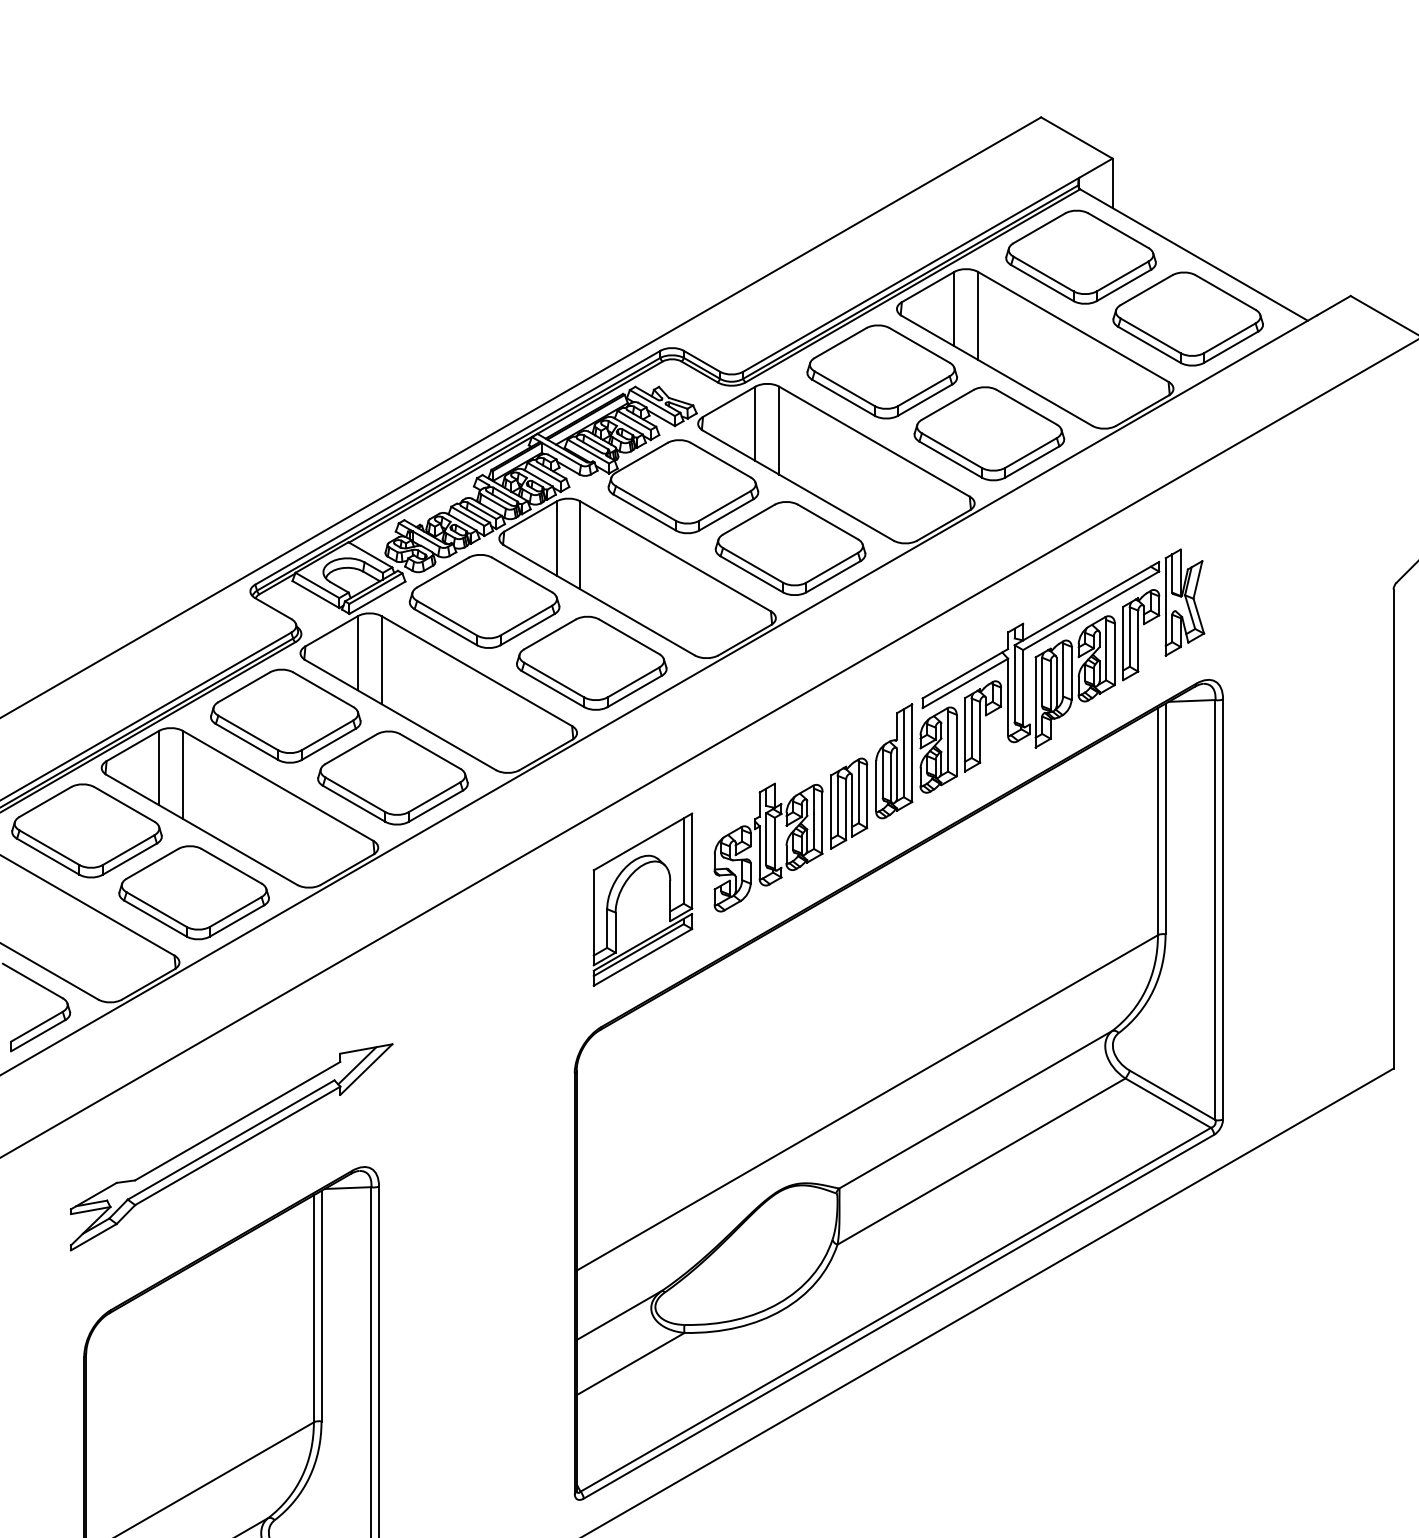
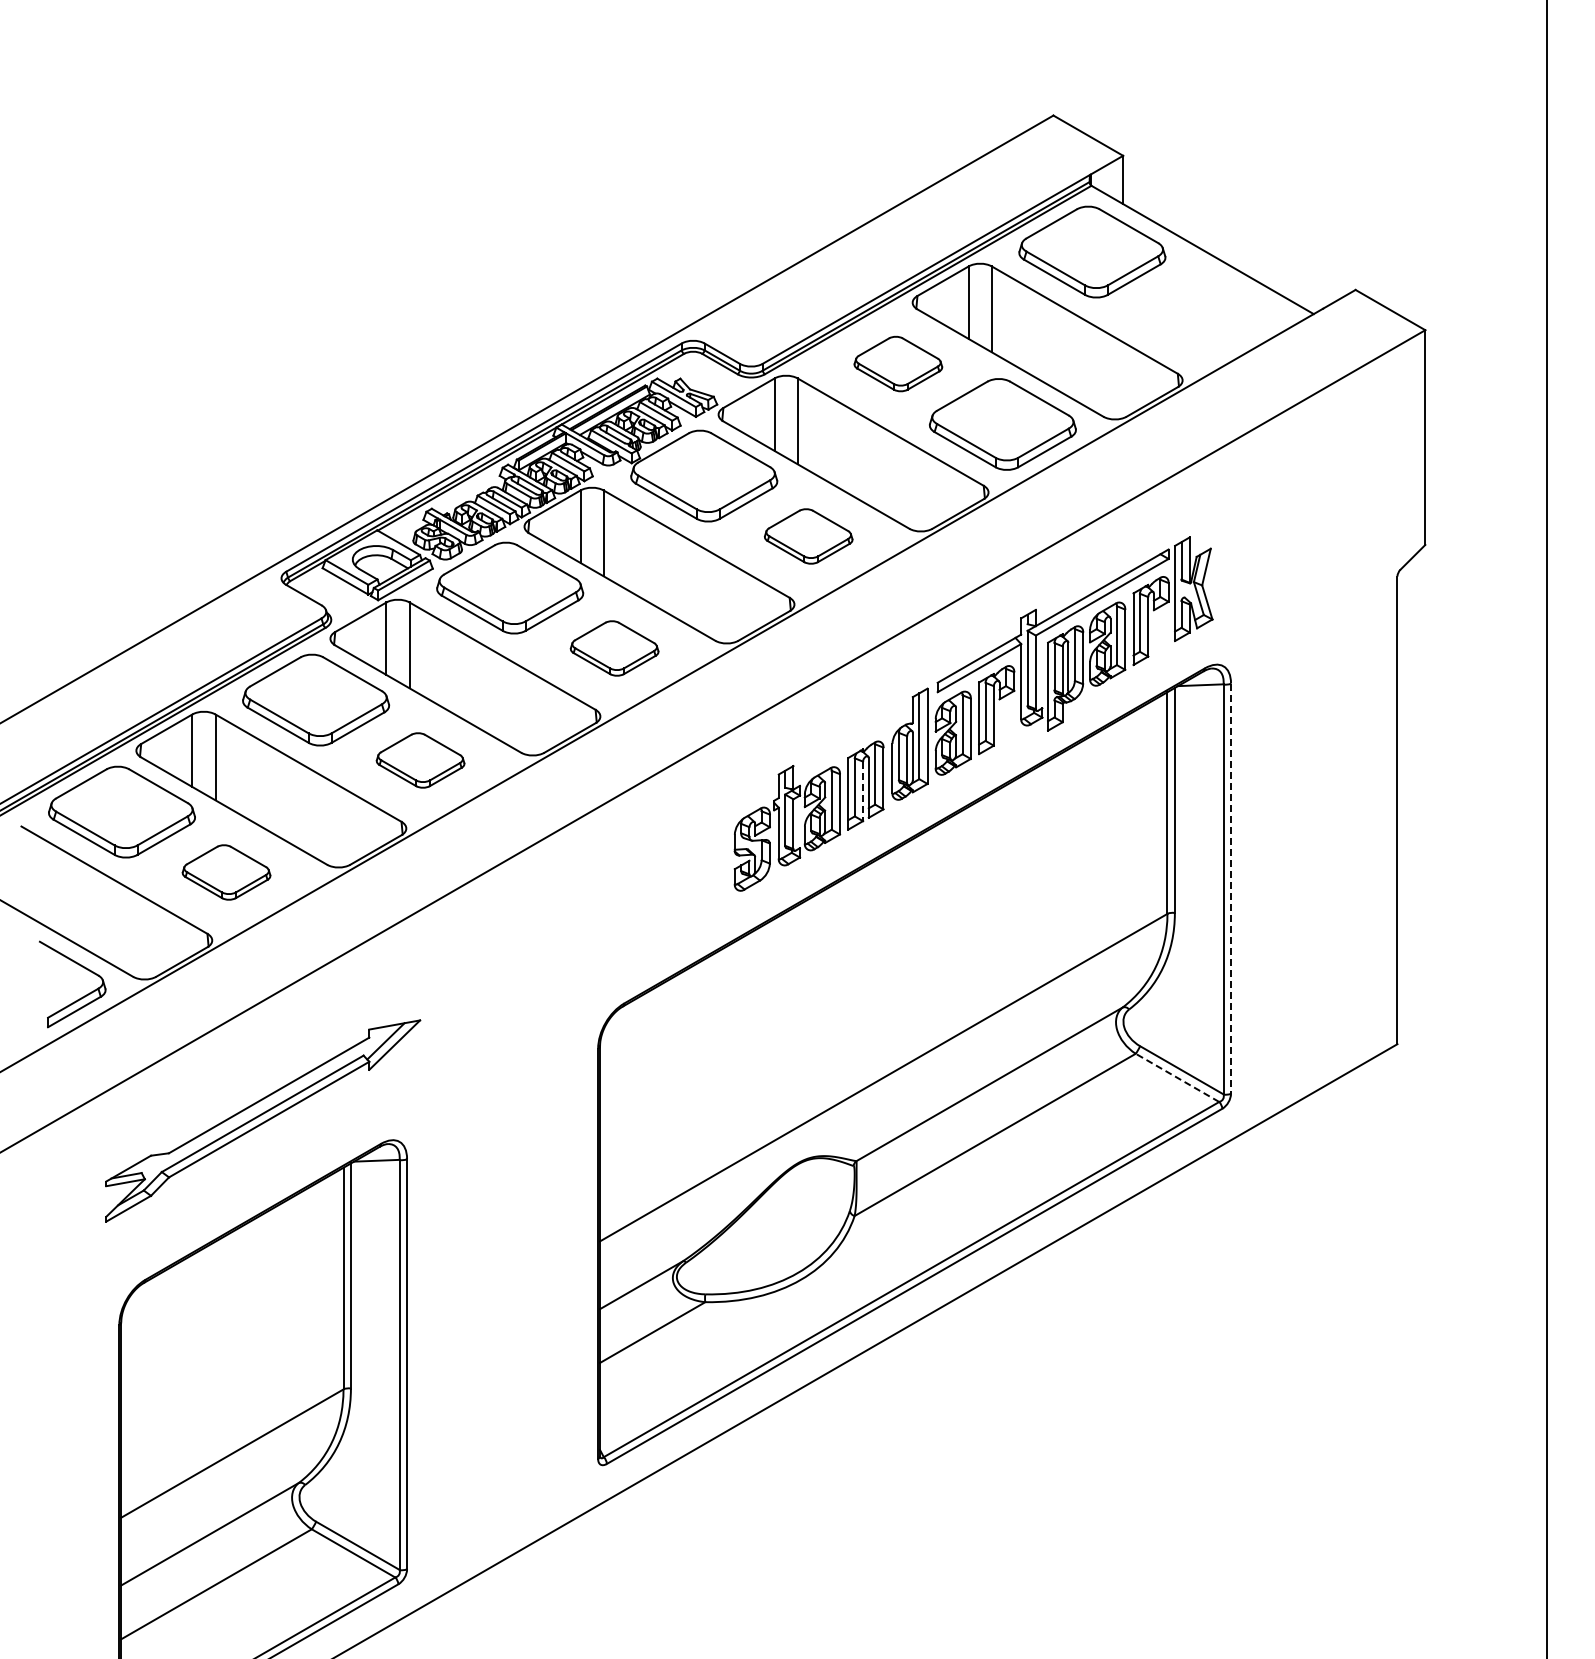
part: (1187, 319) -> (1196, 312), removed
part: (882, 371) -> (898, 363), size x0.6
part: (790, 548) -> (808, 536), size x0.6
part: (591, 663) -> (614, 648), size x0.6
part: (392, 778) -> (420, 760), size x0.6
line: (846, 809) -> (863, 791), solid -> dashed
part: (622, 890) -> (644, 870), removed
part: (194, 892) -> (226, 872), size x0.6
line: (1223, 910) -> (1231, 889), solid -> dashed
line: (1168, 1102) -> (1177, 1077), solid -> dashed

